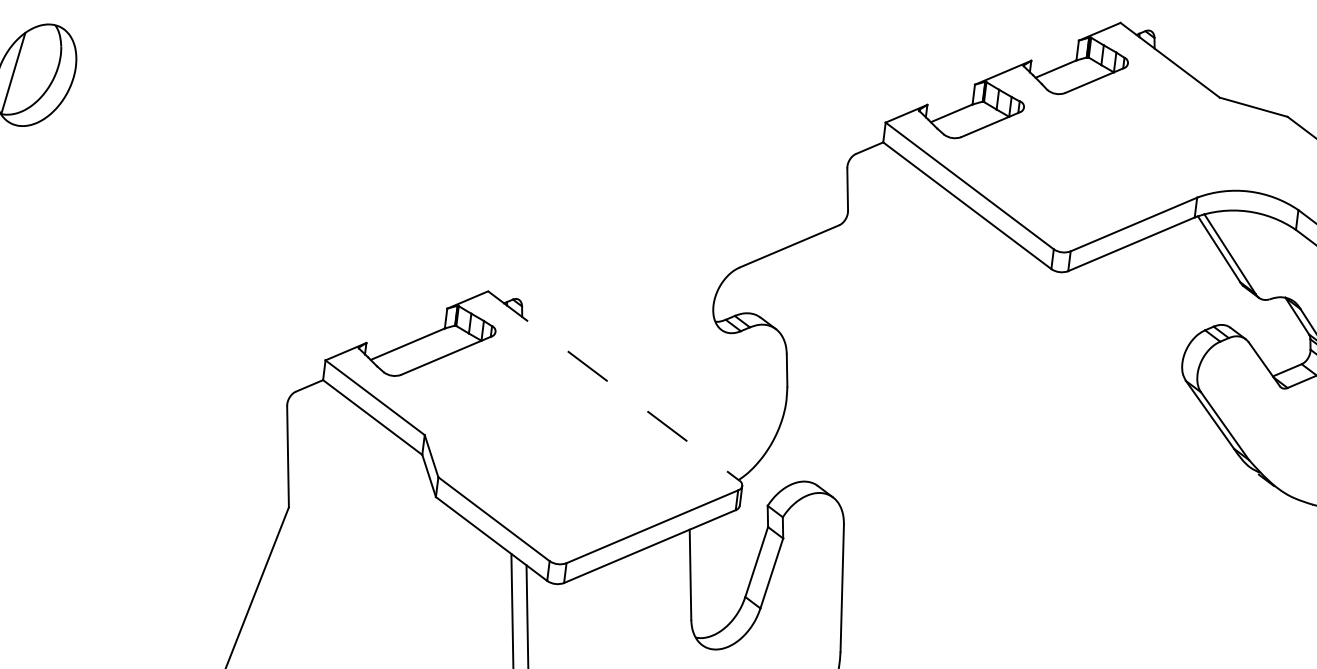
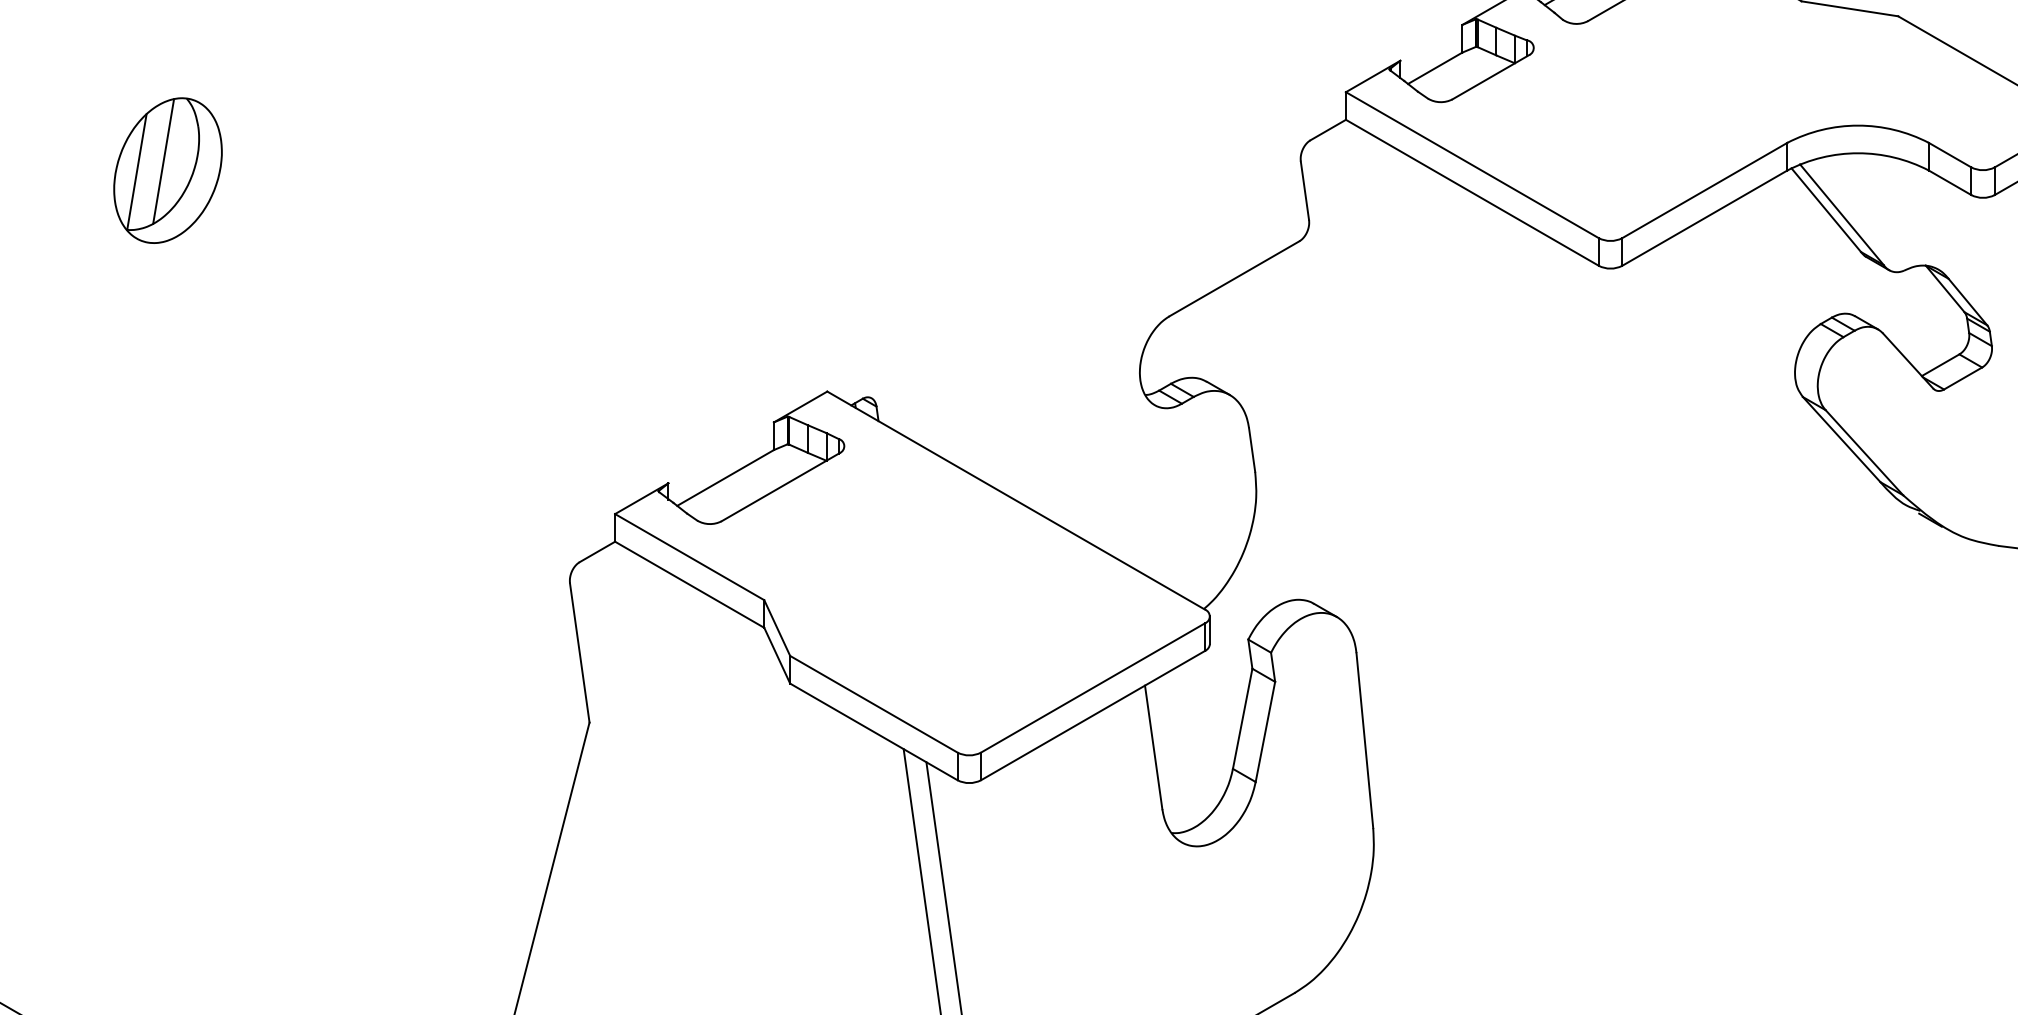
line: (33, 68) -> (163, 161), added
line: (614, 385) -> (1016, 500), dashed -> solid

